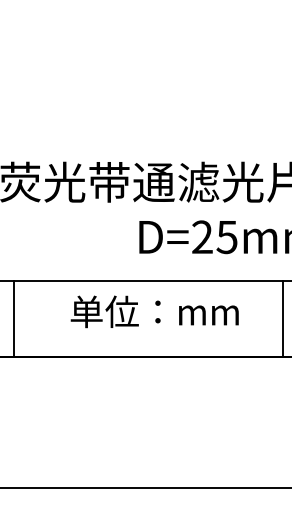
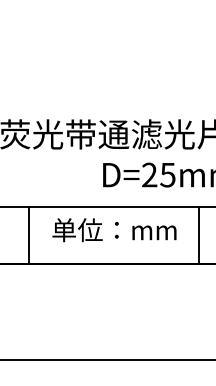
line: (13, 319) -> (28, 235), moved
line: (282, 319) -> (198, 235), moved

